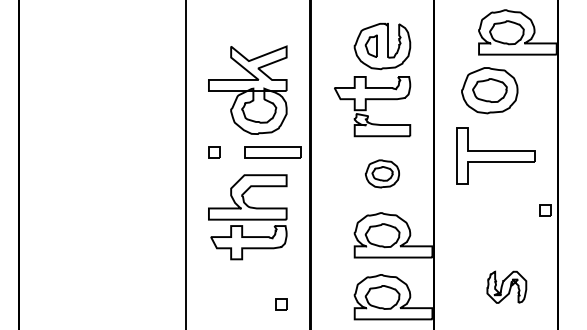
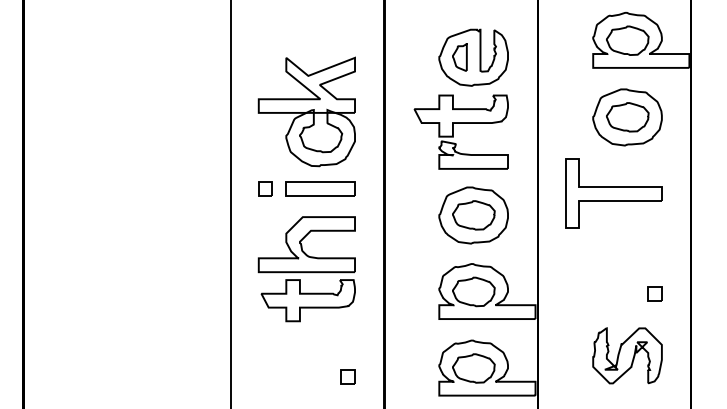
part: (489, 90) -> (627, 117), moved
part: (272, 152) -> (320, 189), moved
part: (382, 173) -> (473, 215), size x1.67
part: (545, 210) -> (655, 294), moved
part: (506, 287) -> (627, 356), size x1.43

